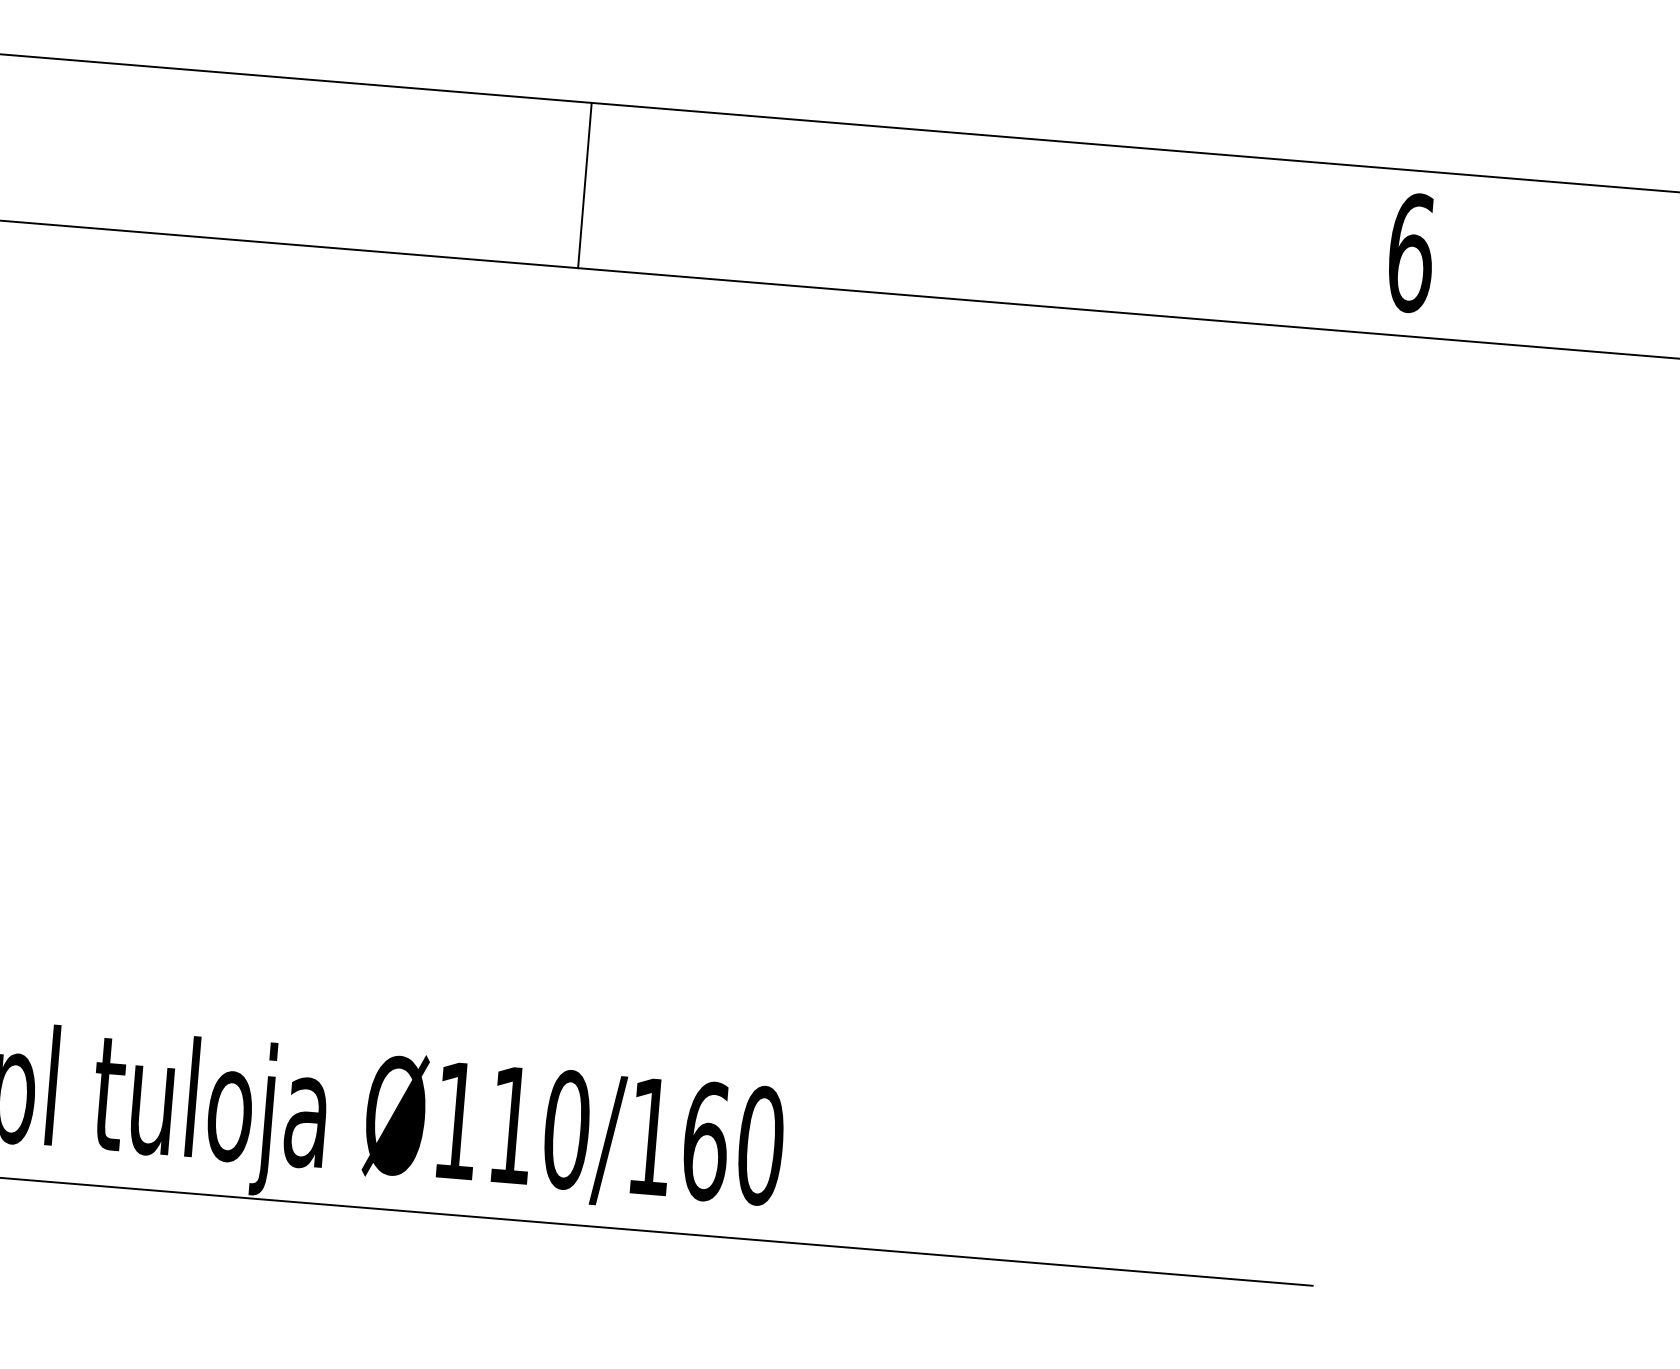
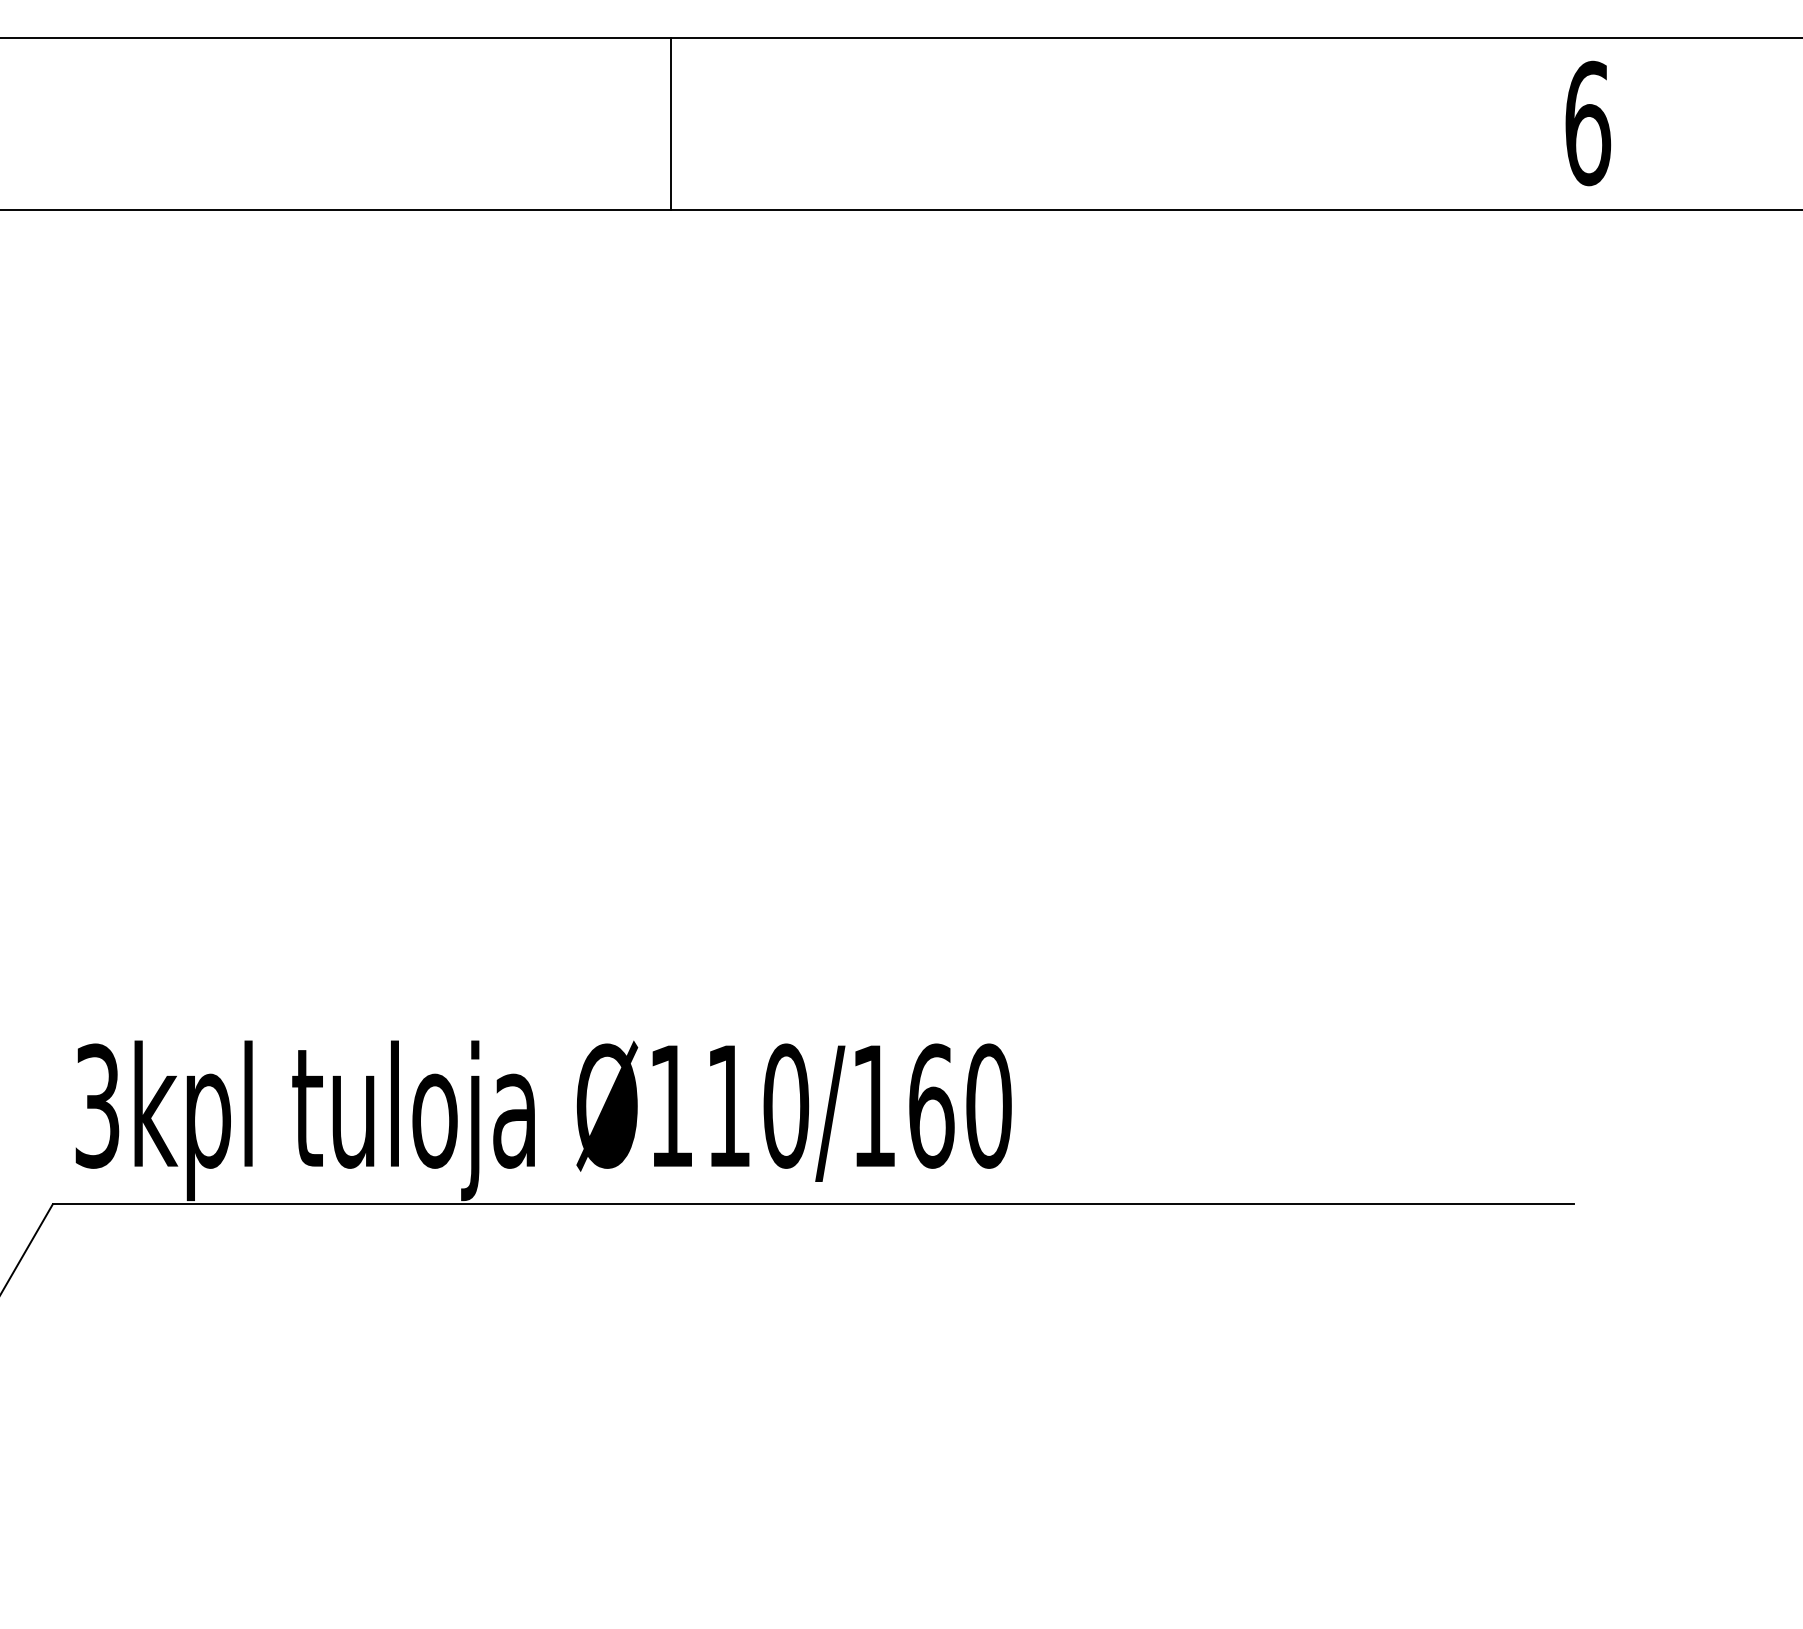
line: (585, 185) -> (671, 123), moved

